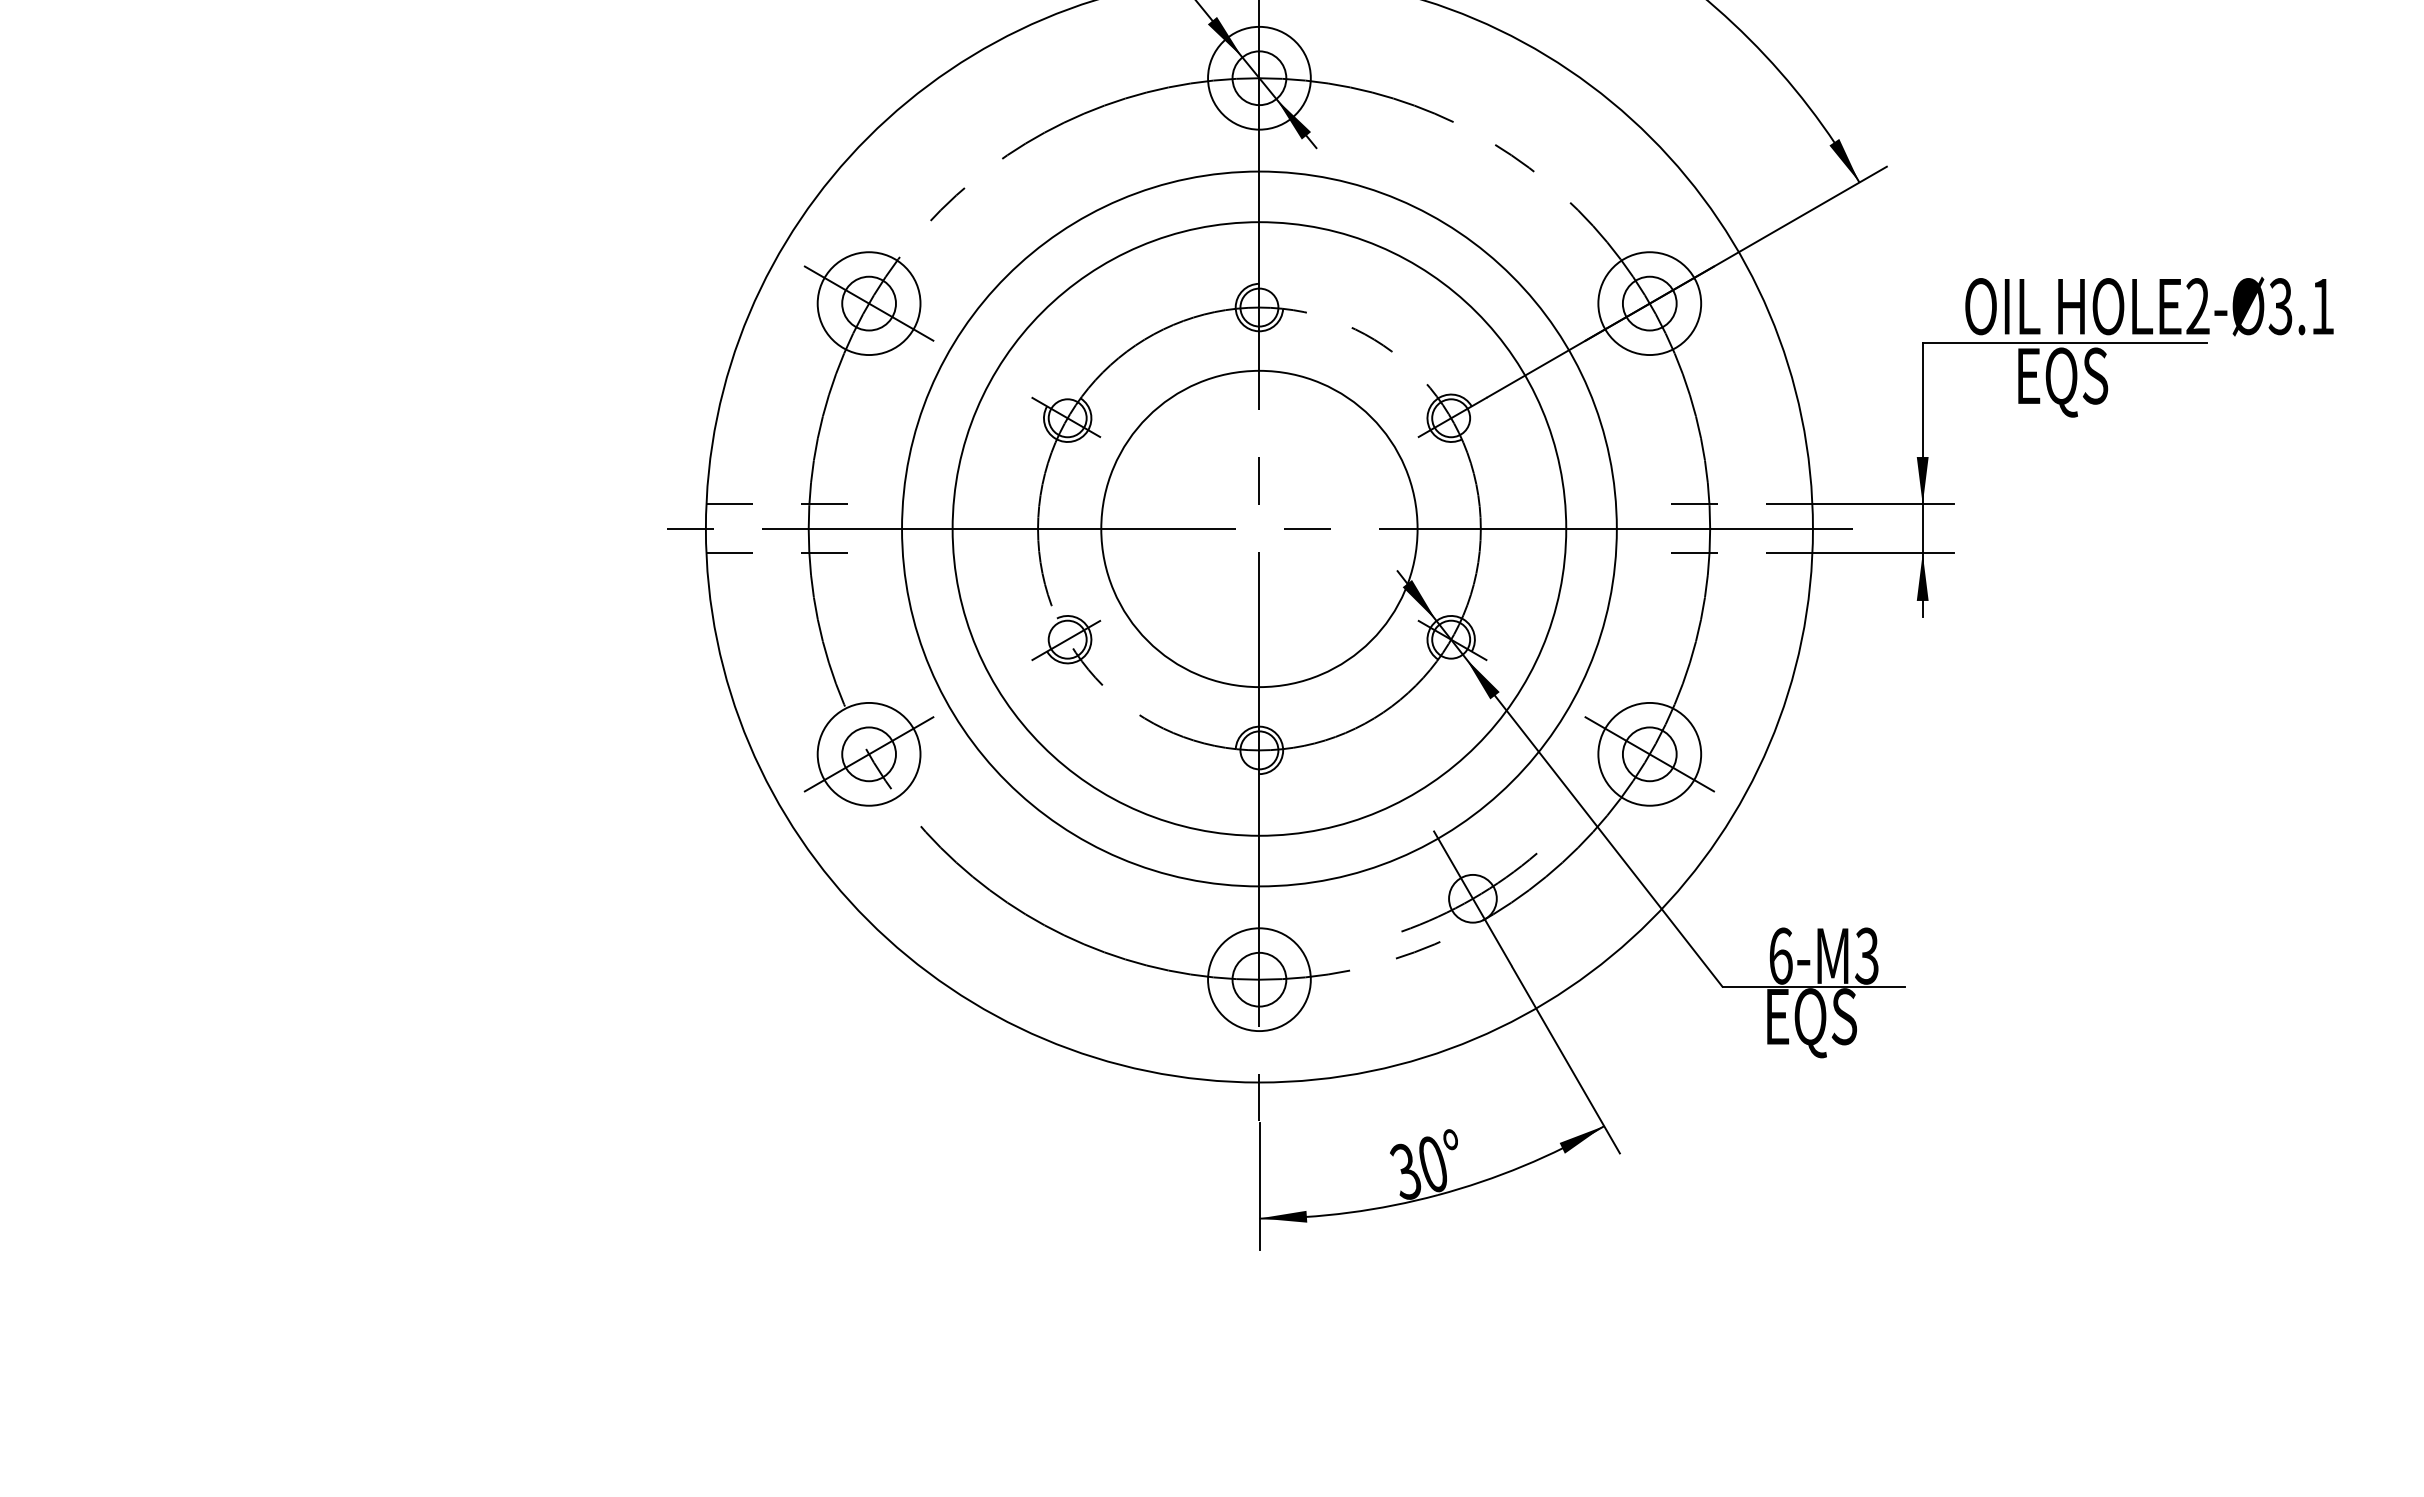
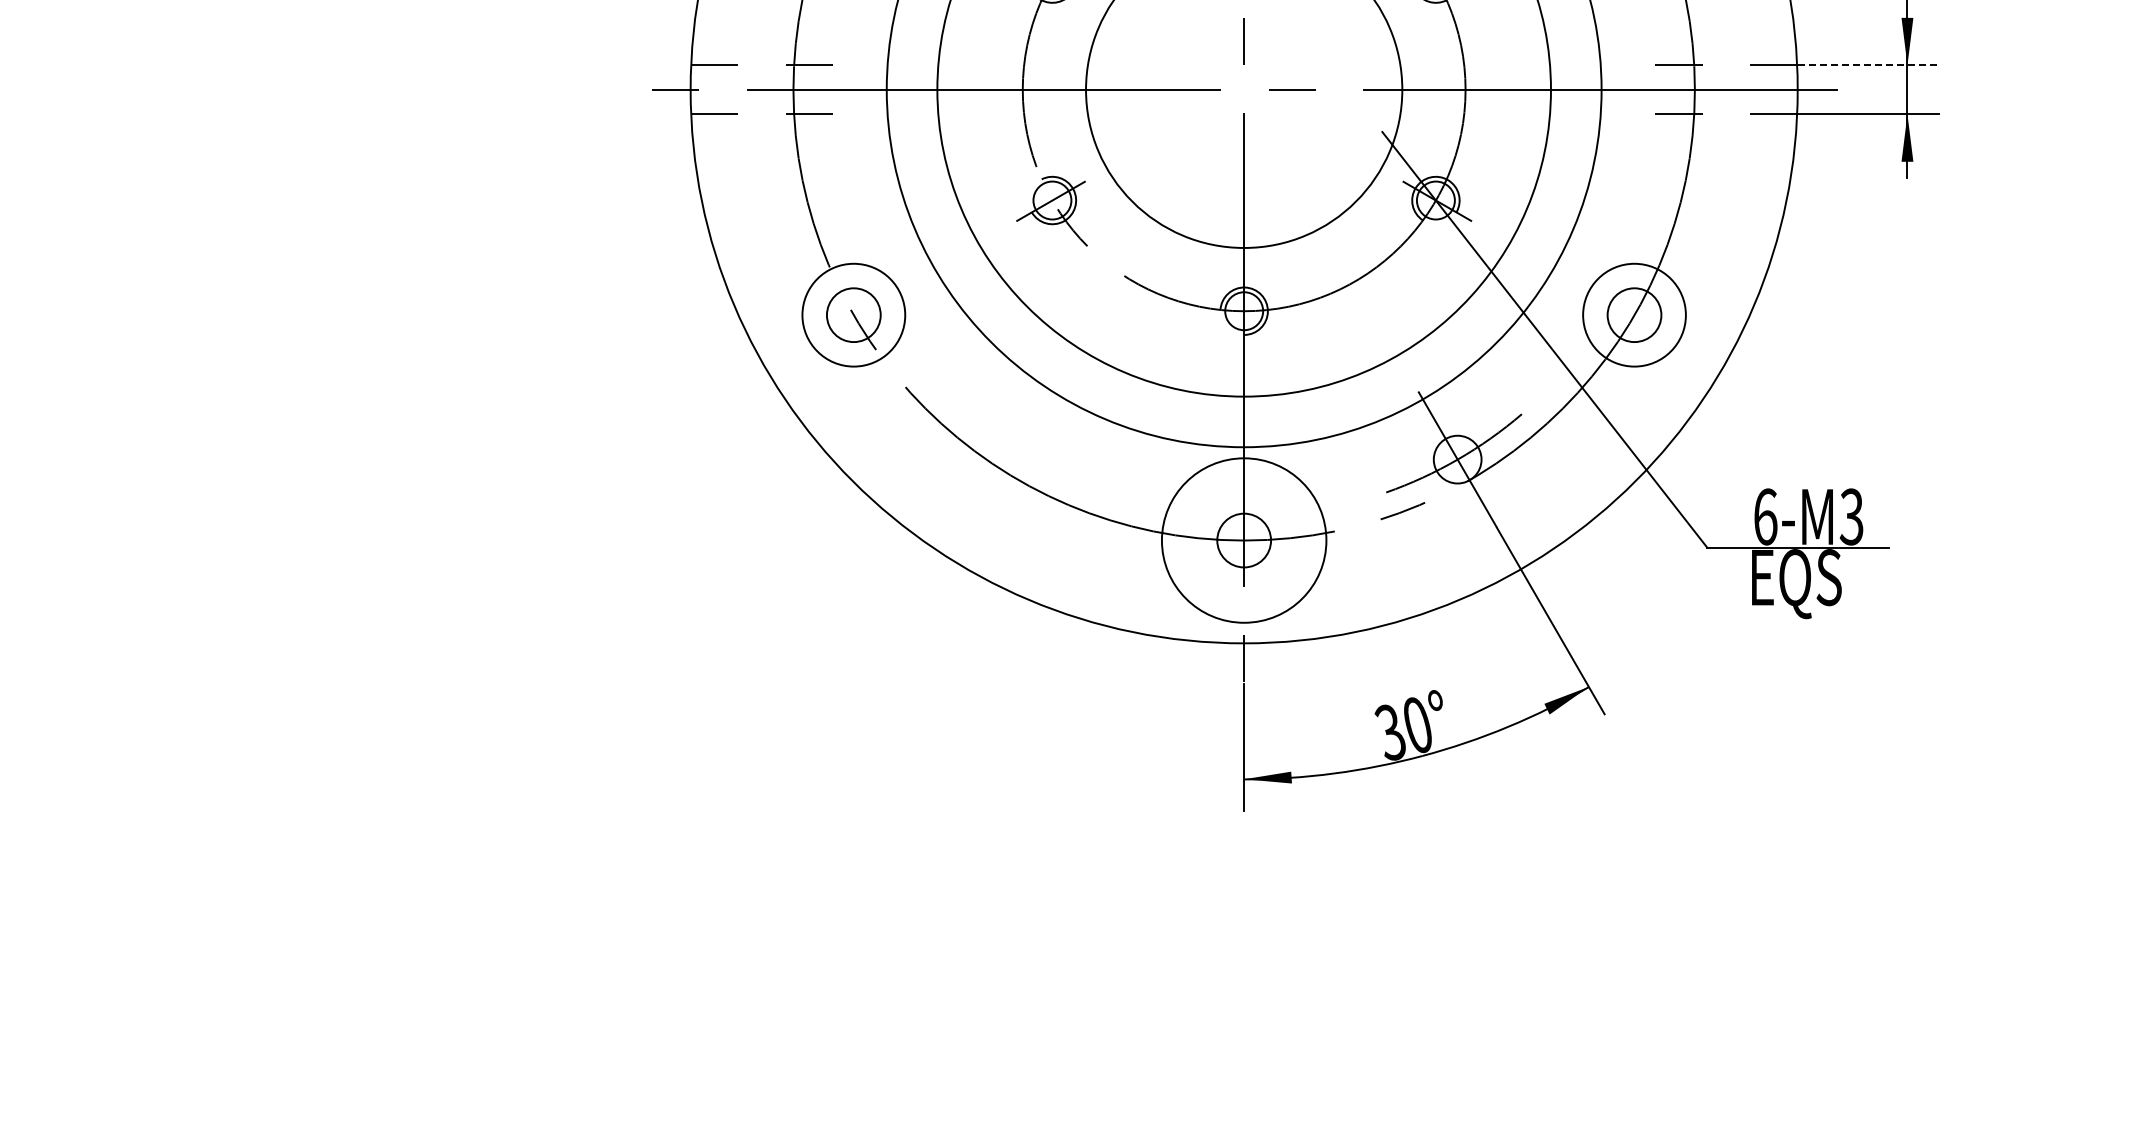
line: (1883, 504) -> (1868, 65), solid -> dashed
fill: (1419, 600) -> (1404, 161), removed
fill: (1482, 678) -> (1467, 239), removed
line: (869, 753) -> (854, 314), removed
line: (1649, 753) -> (1634, 314), removed
circle: (1259, 979) -> (1244, 540), size x1.6

